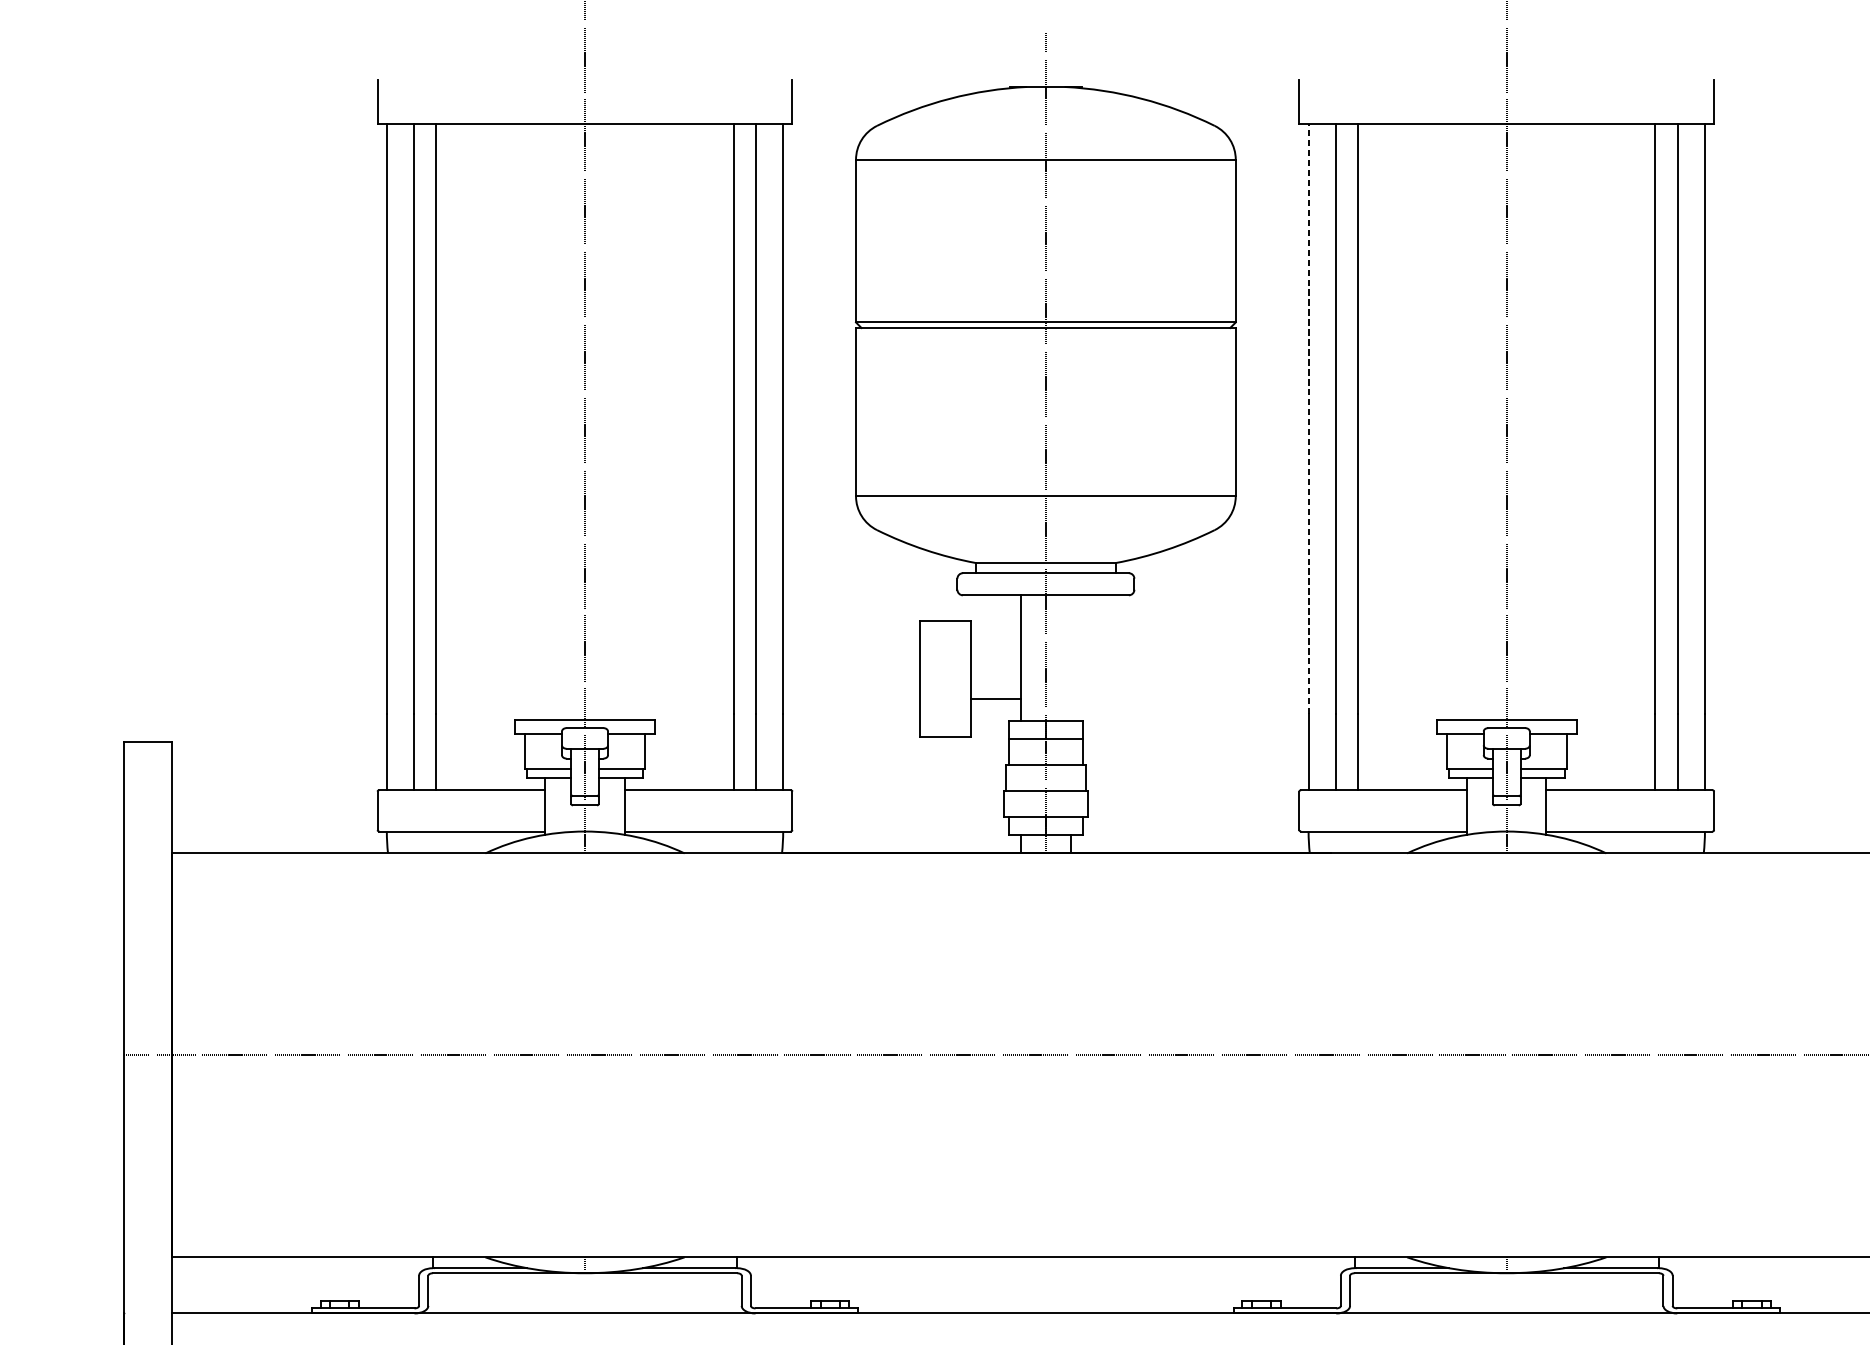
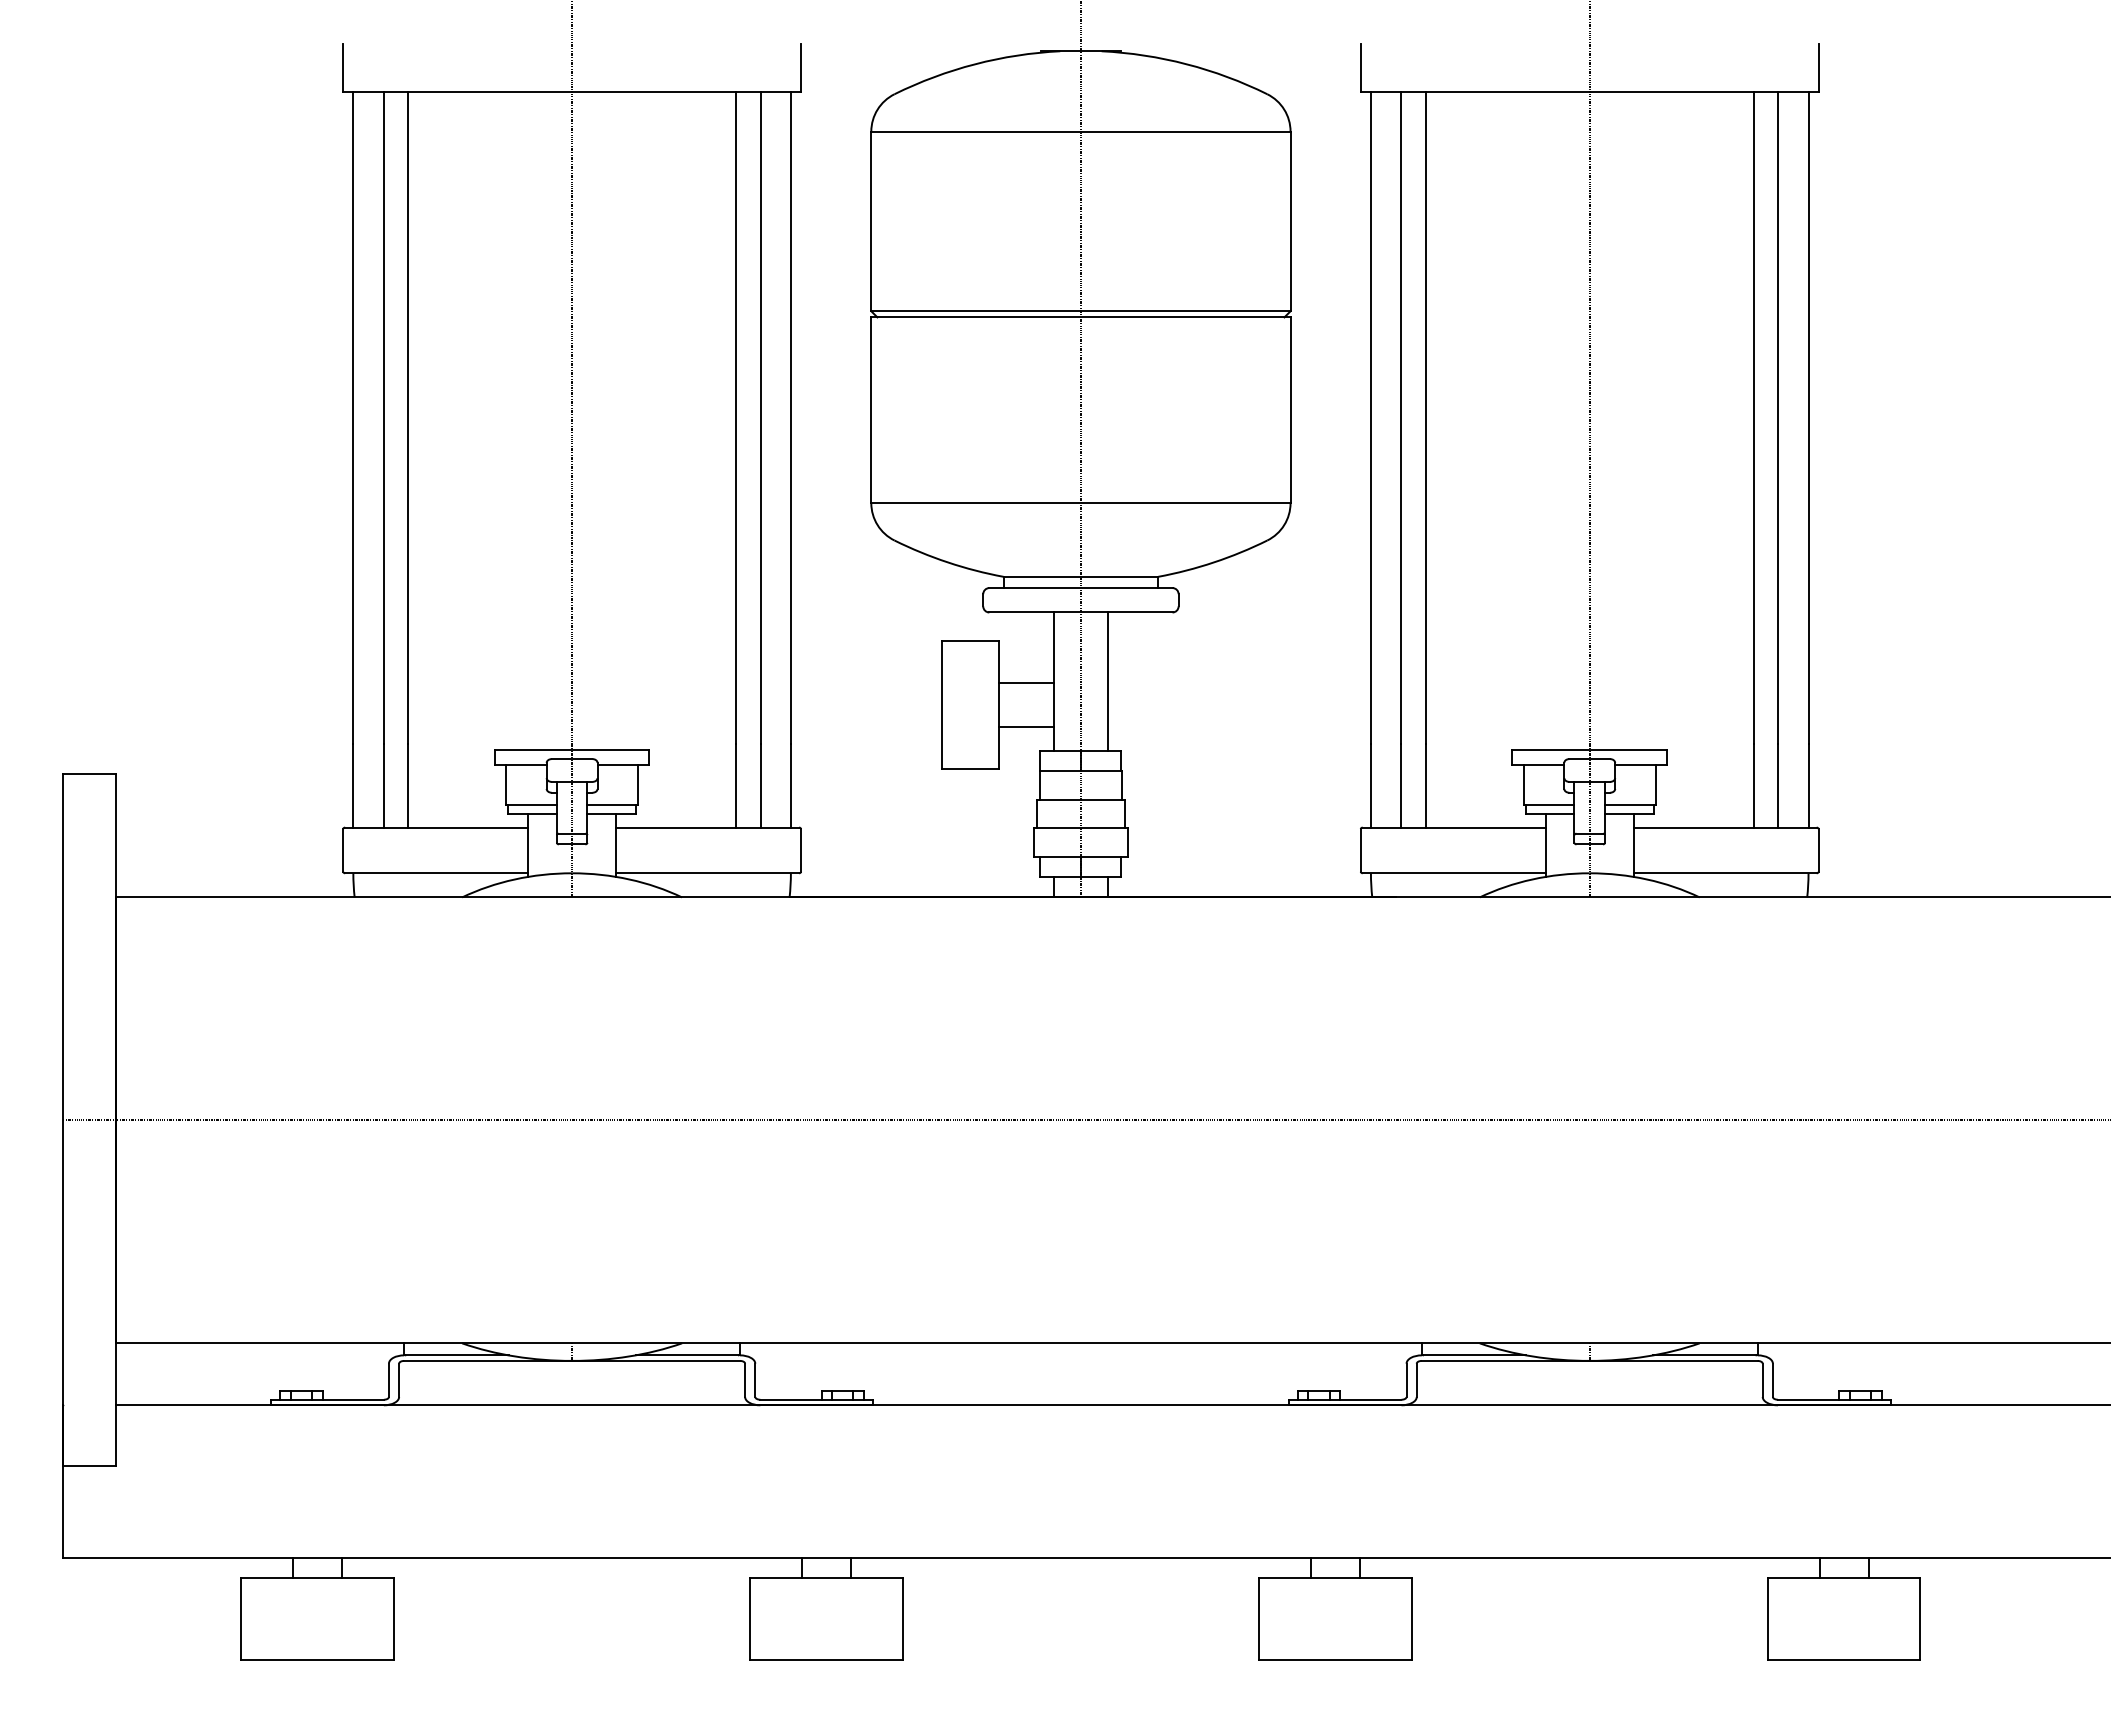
line: (1308, 418) -> (1370, 417), dashed -> solid
line: (1070, 657) -> (1108, 681), added
line: (995, 659) -> (1025, 683), added

